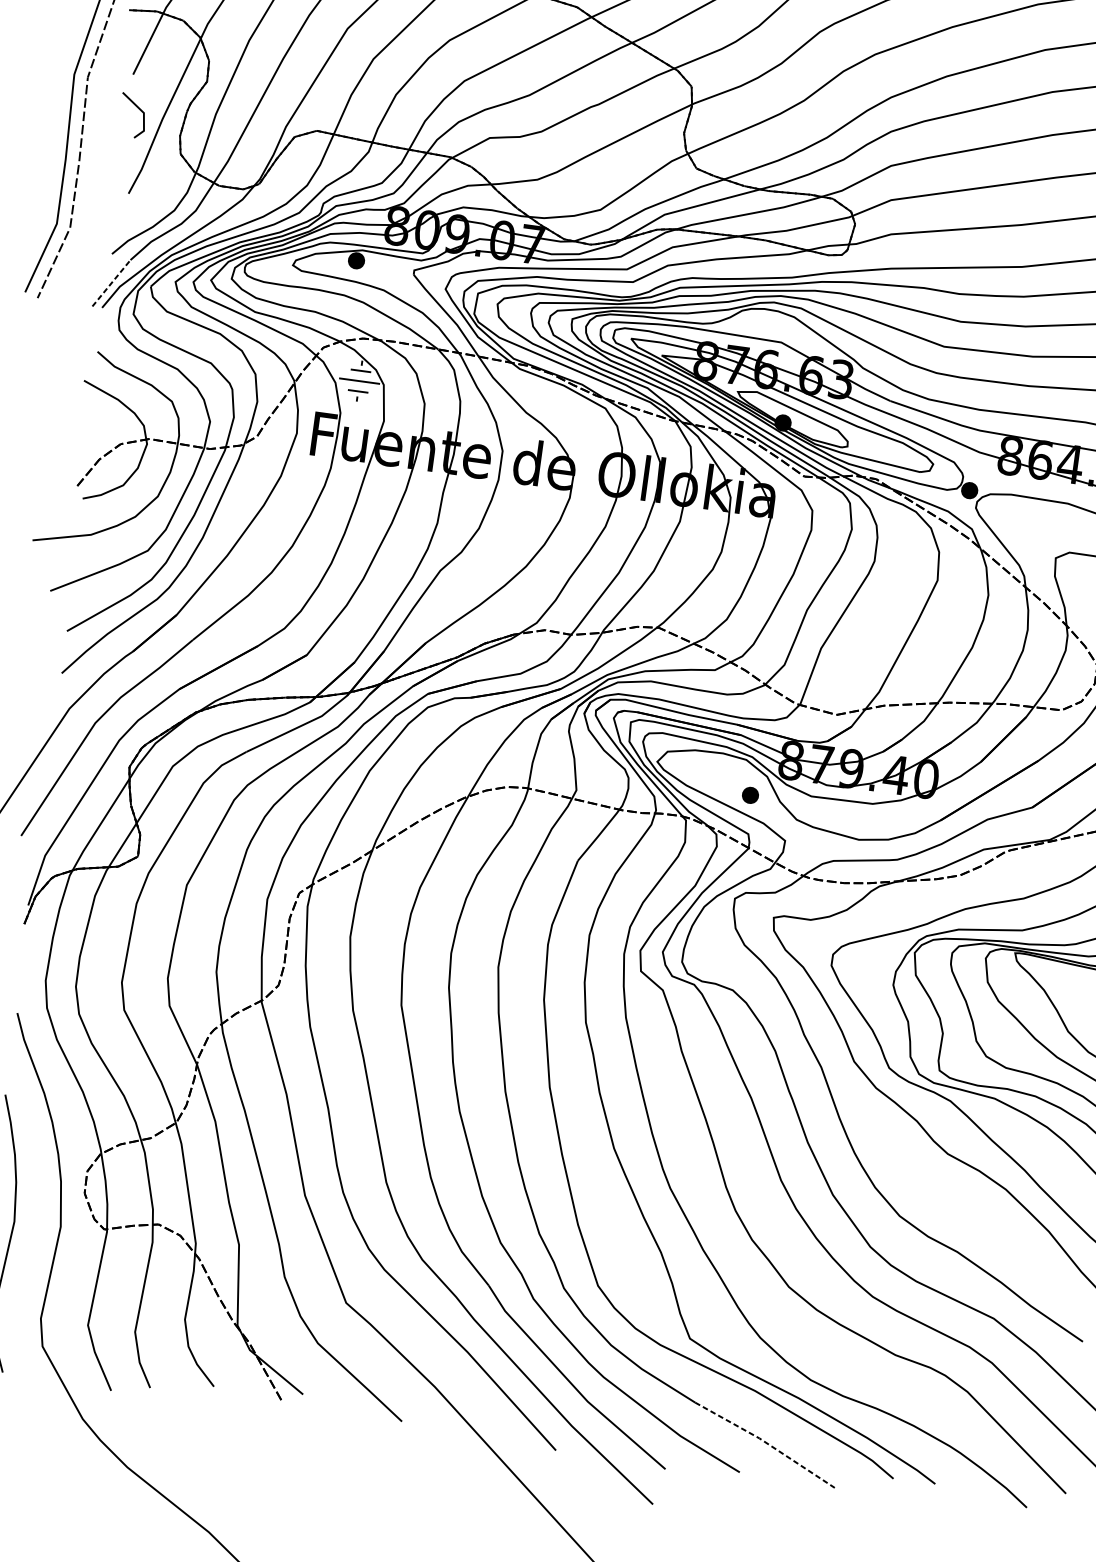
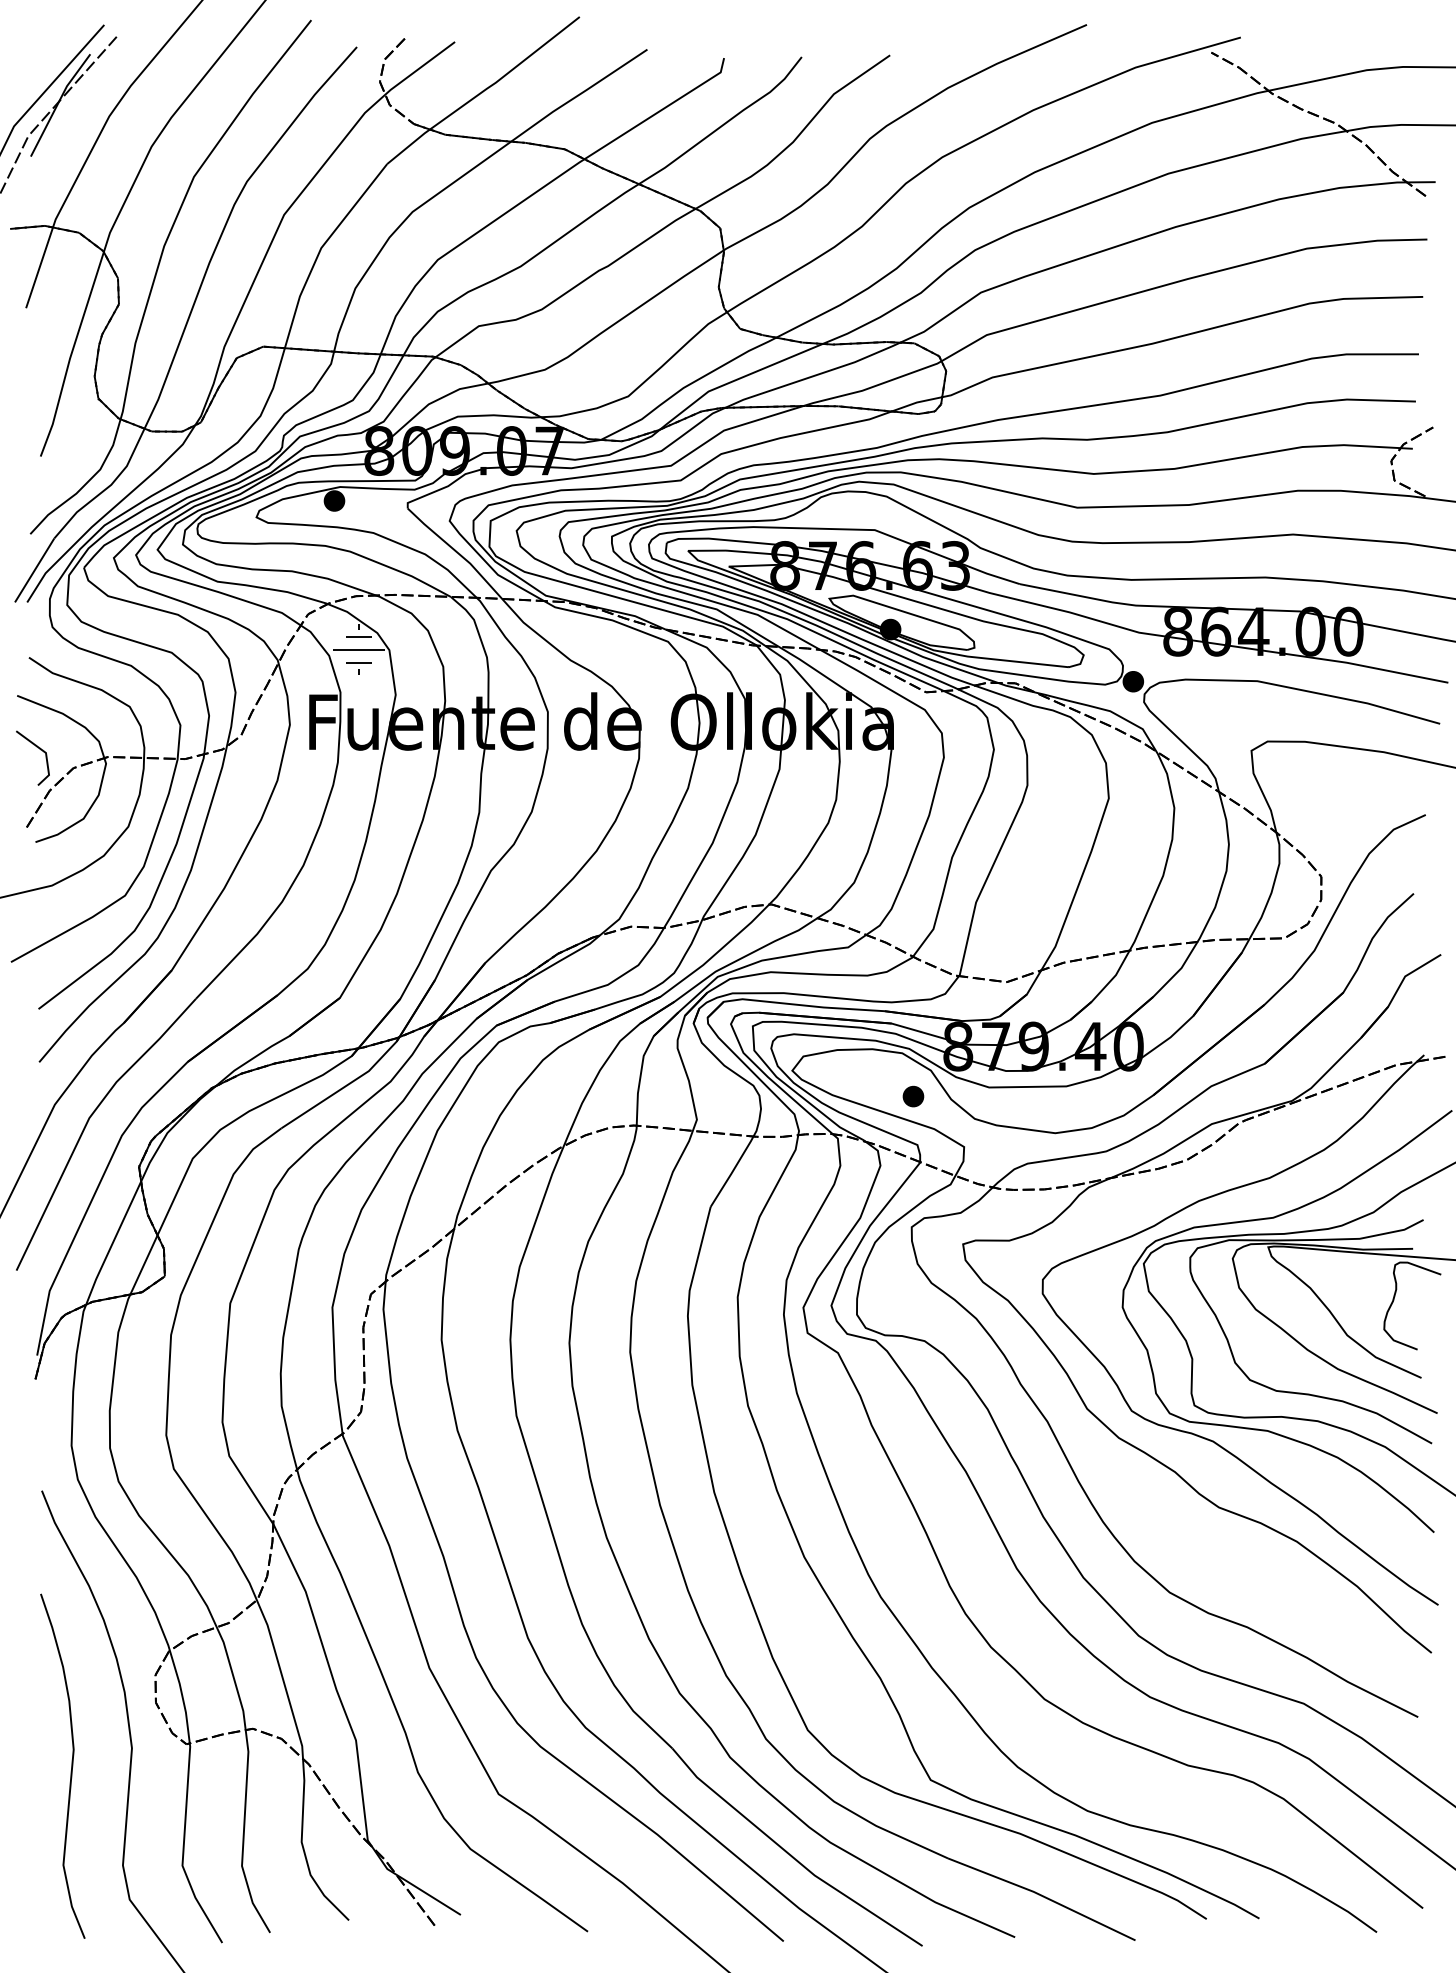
line: (139, 109) -> (39, 749), moved
line: (111, 283) -> (34, 570), dashed -> solid
line: (765, 1443) -> (1042, 1896), dashed -> solid

